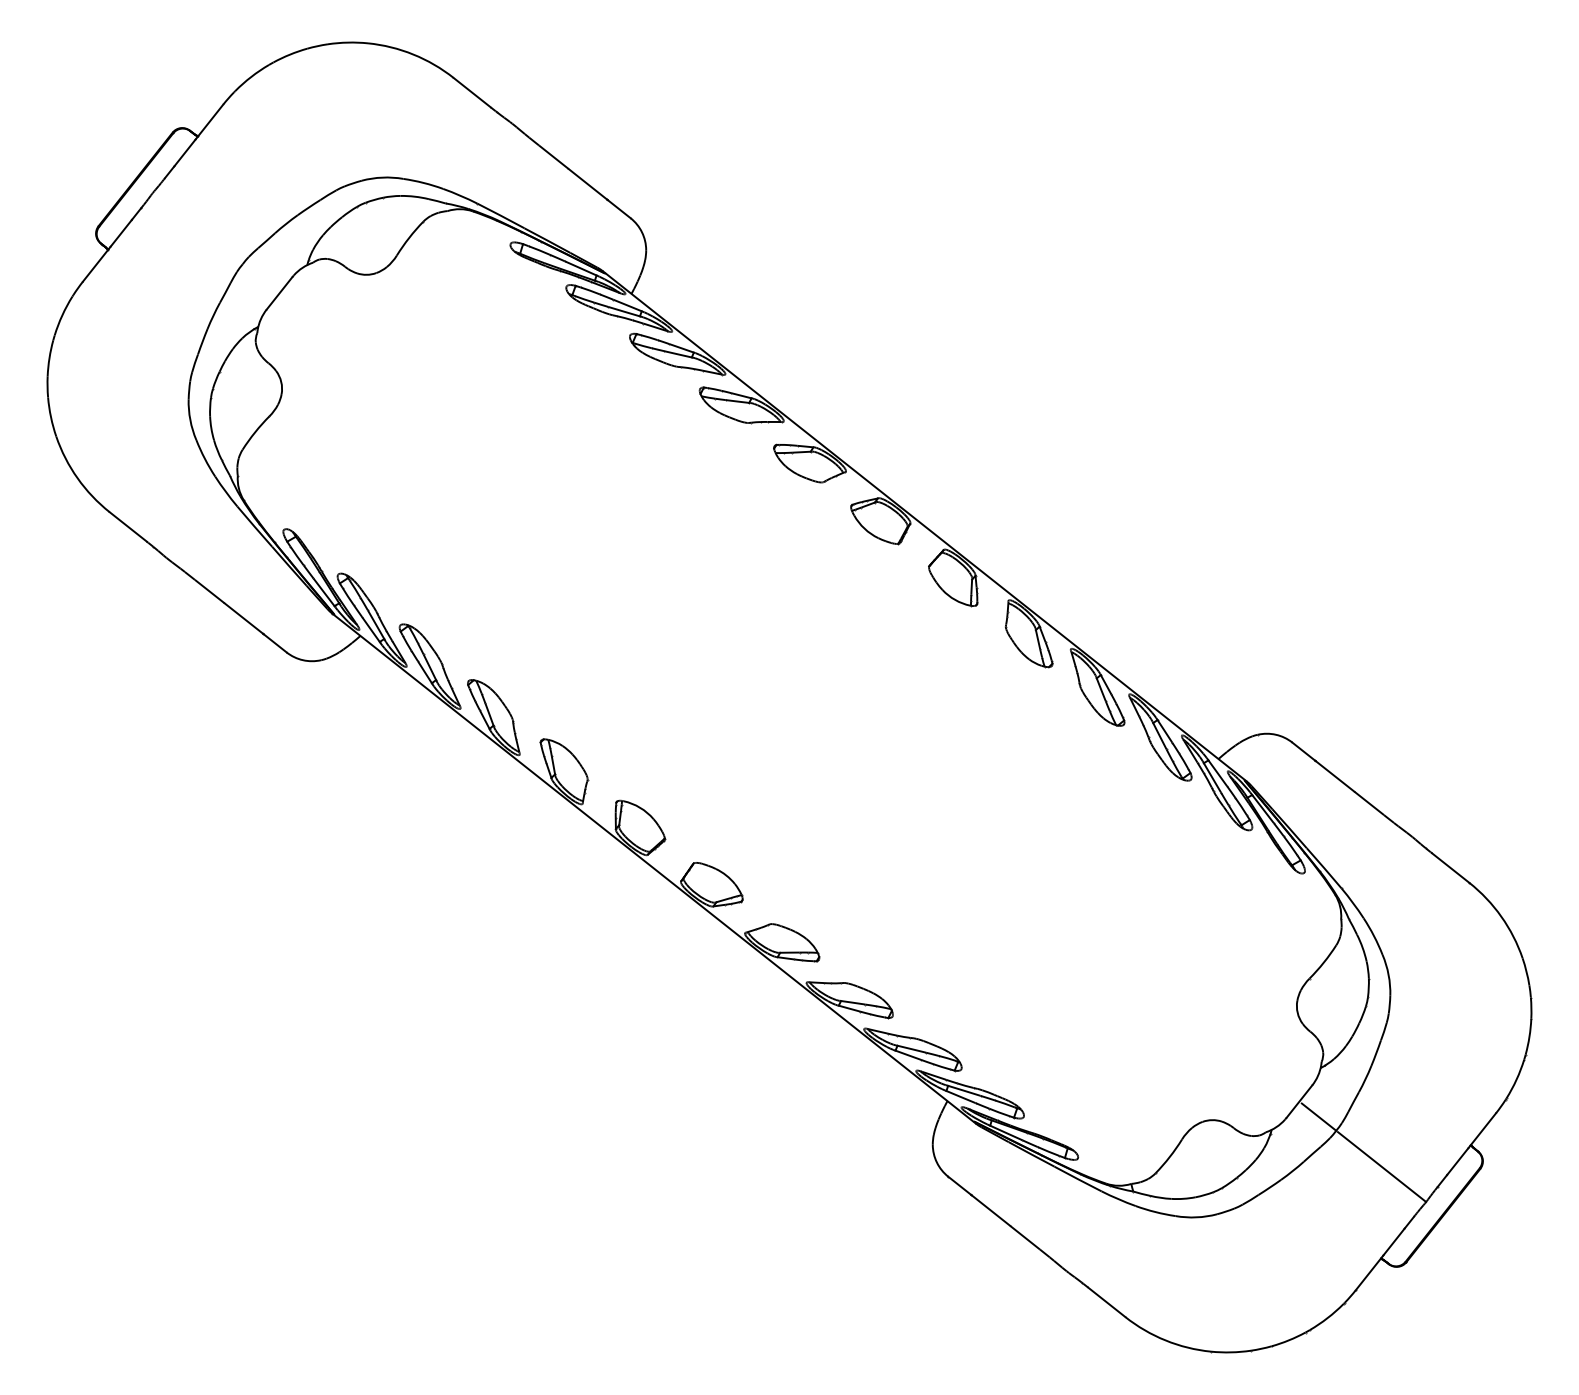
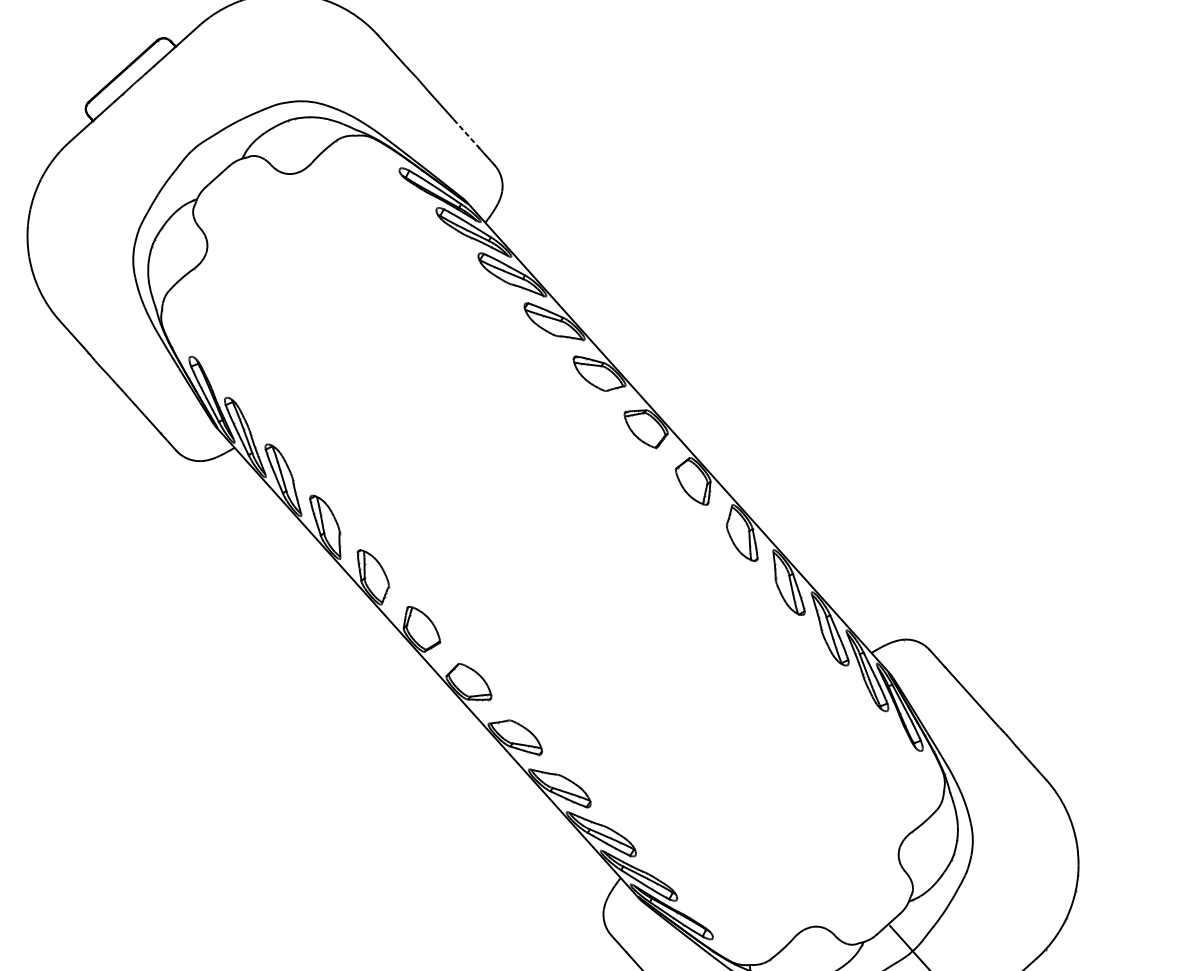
line: (588, 184) -> (466, 133), solid -> dashed

